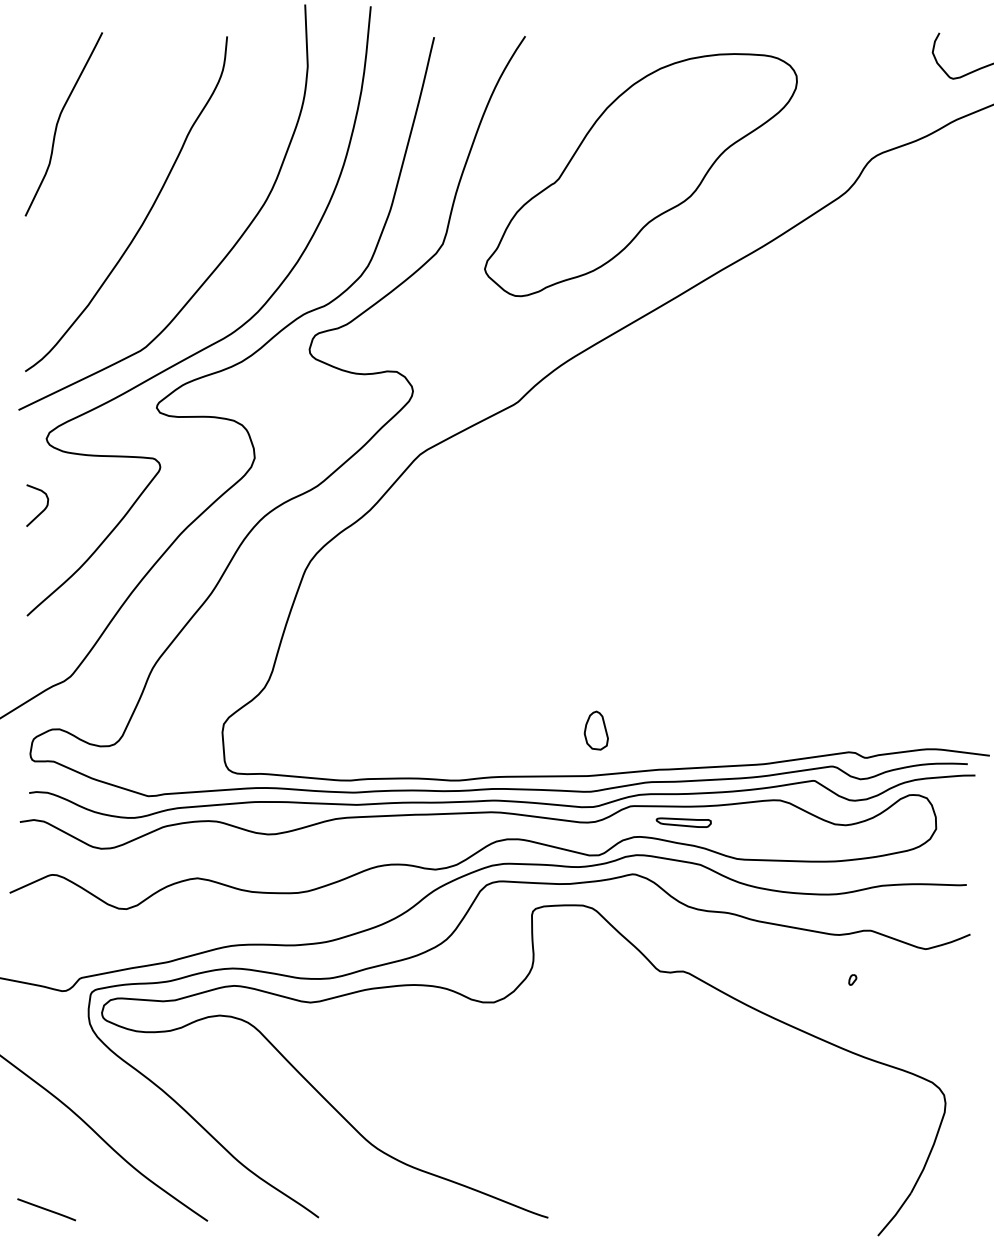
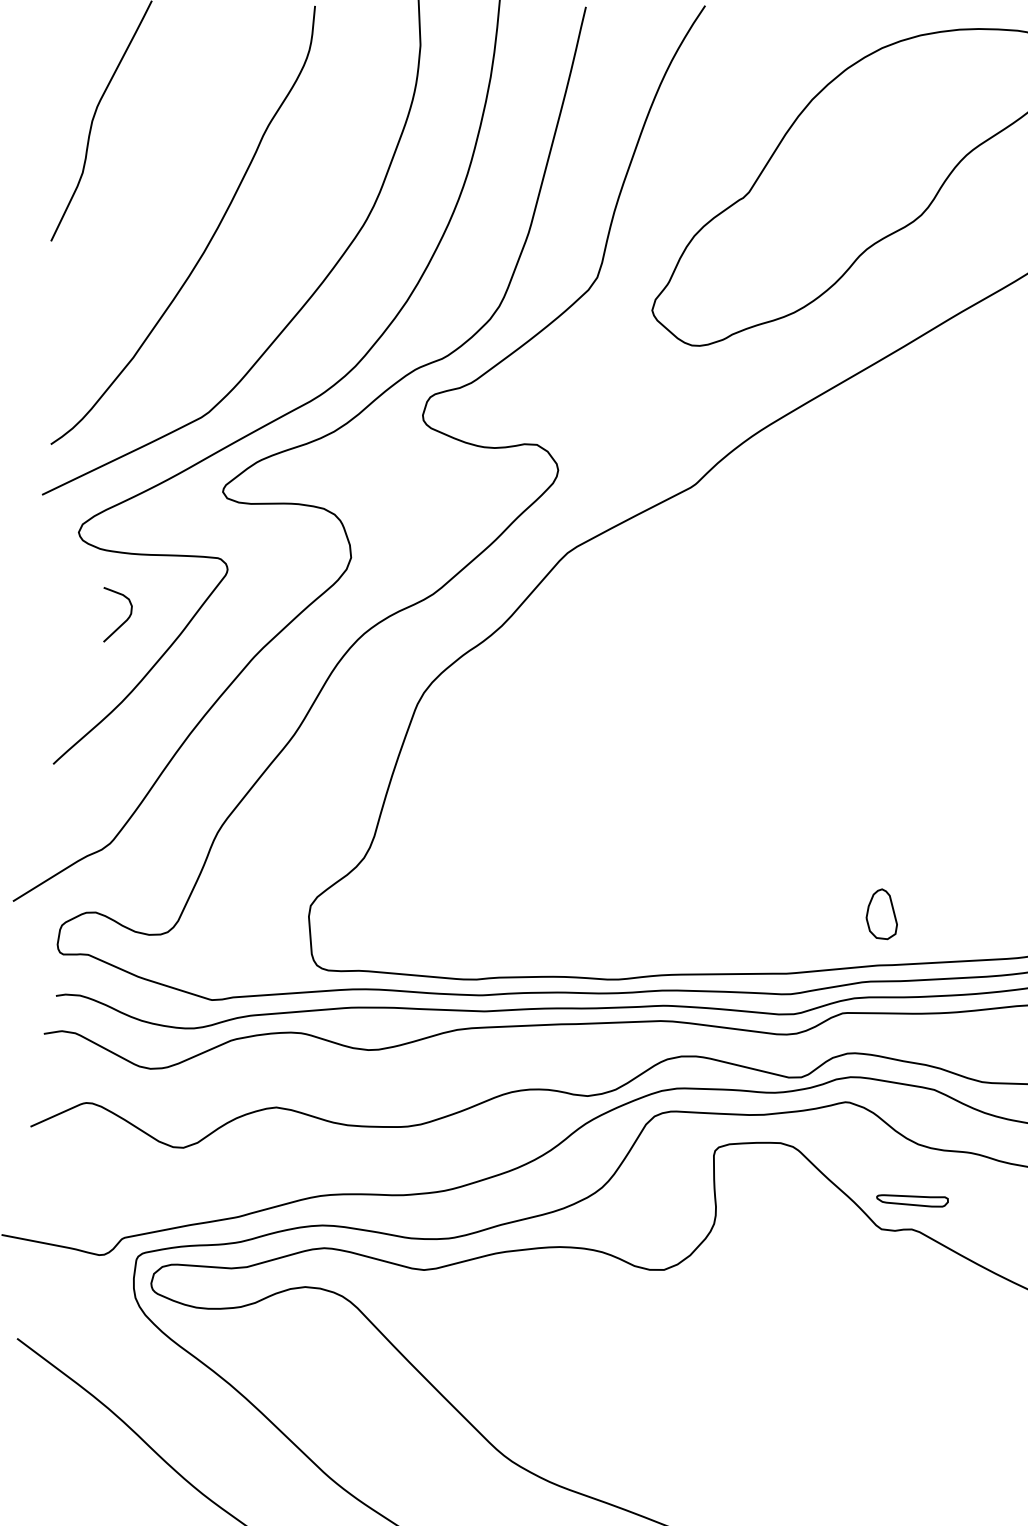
curve: (42, 510) -> (124, 620), moved
part: (595, 730) -> (880, 914), moved
part: (683, 822) -> (912, 1200), moved

